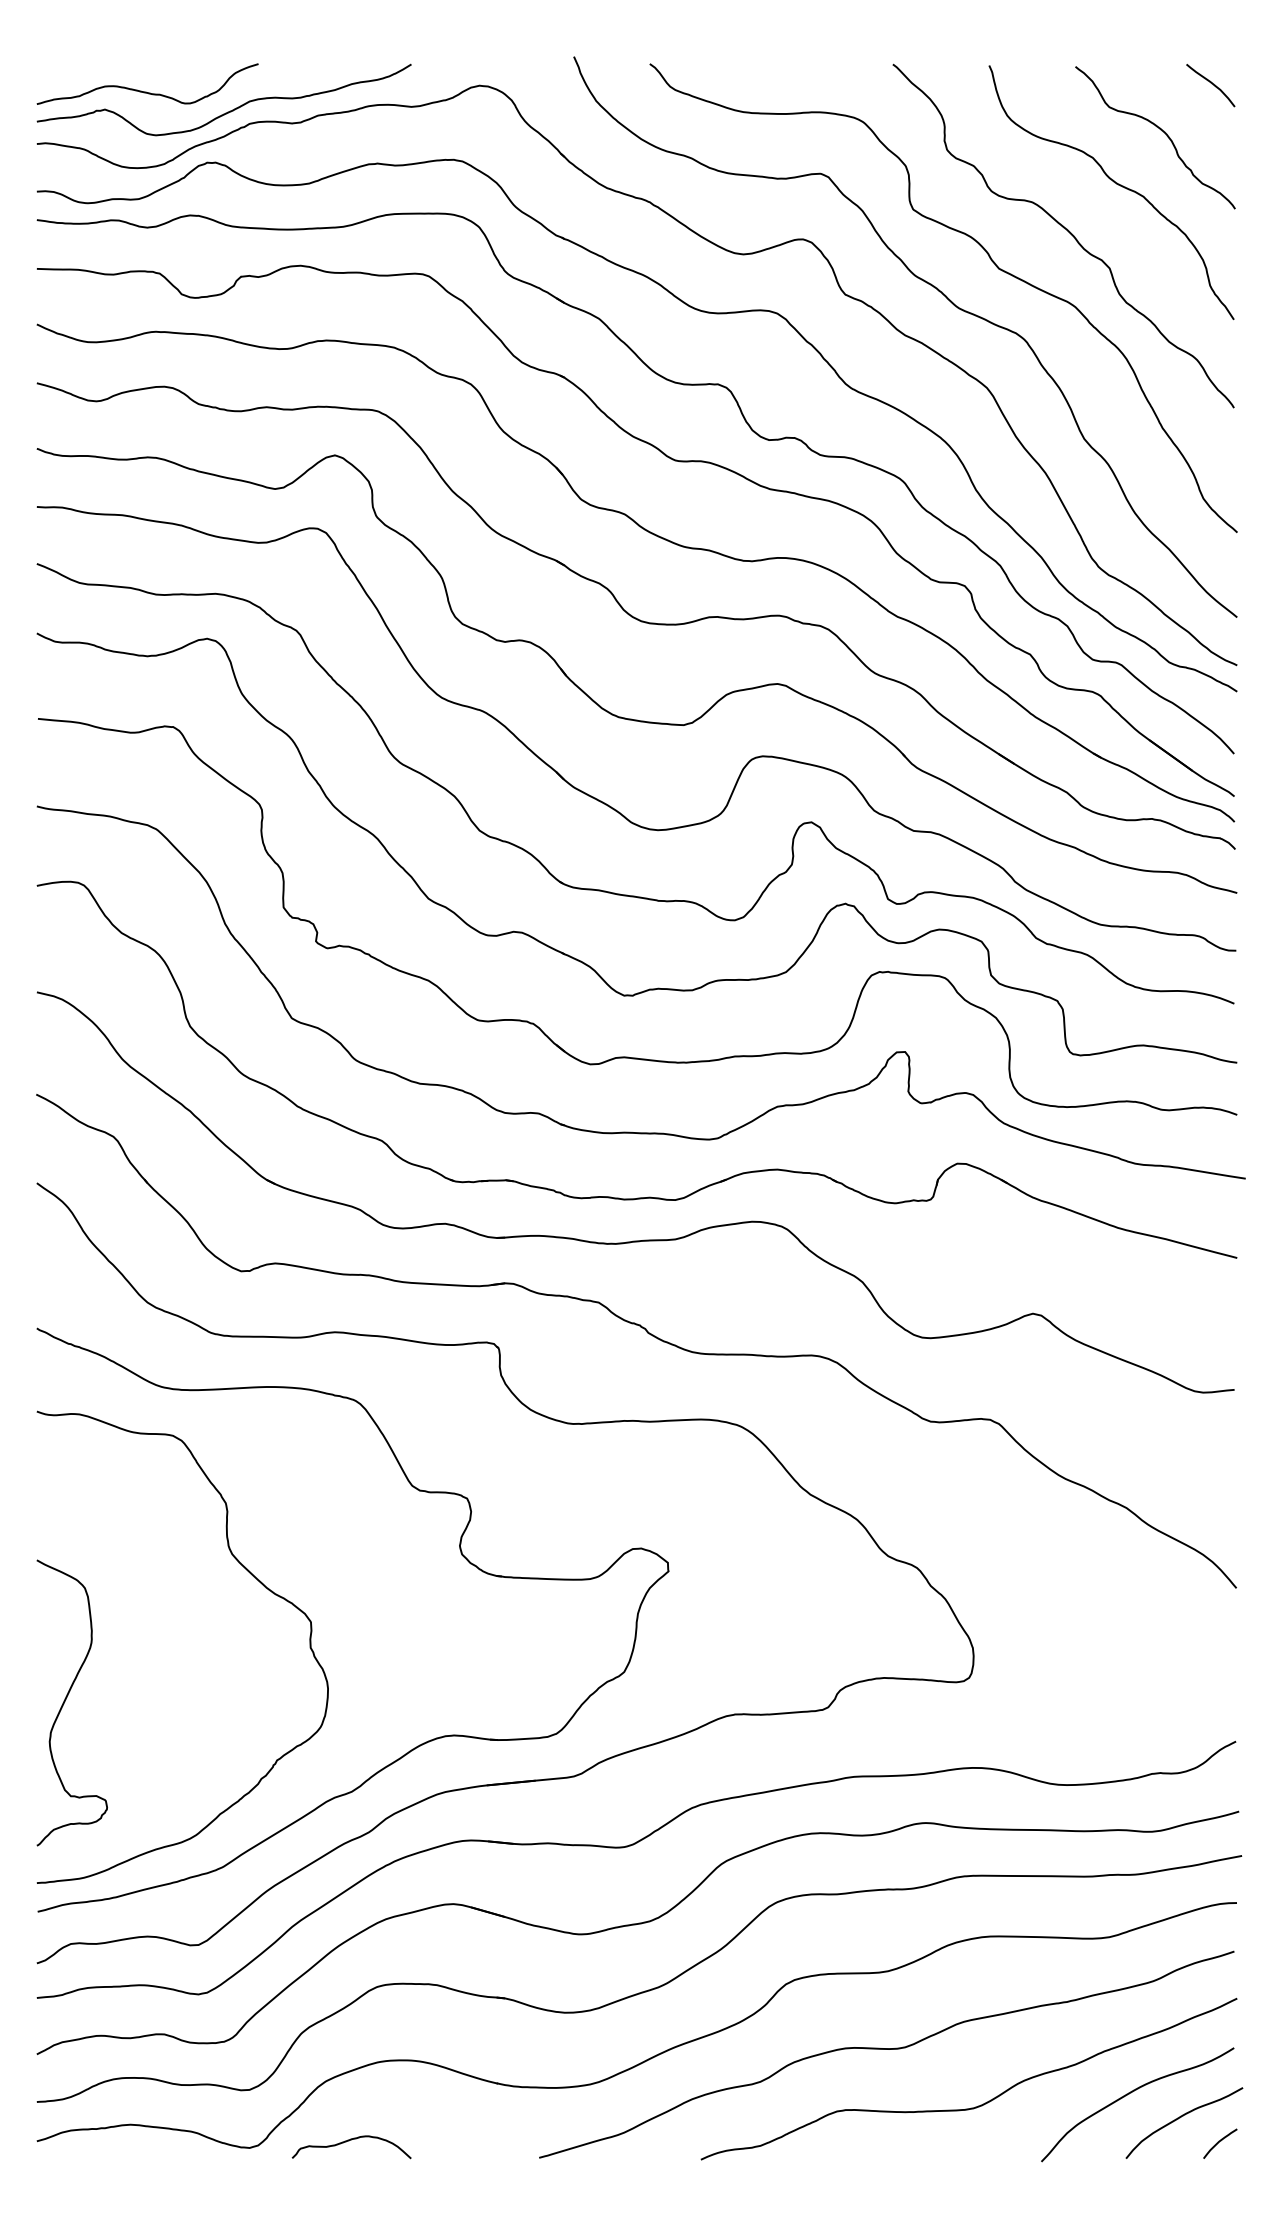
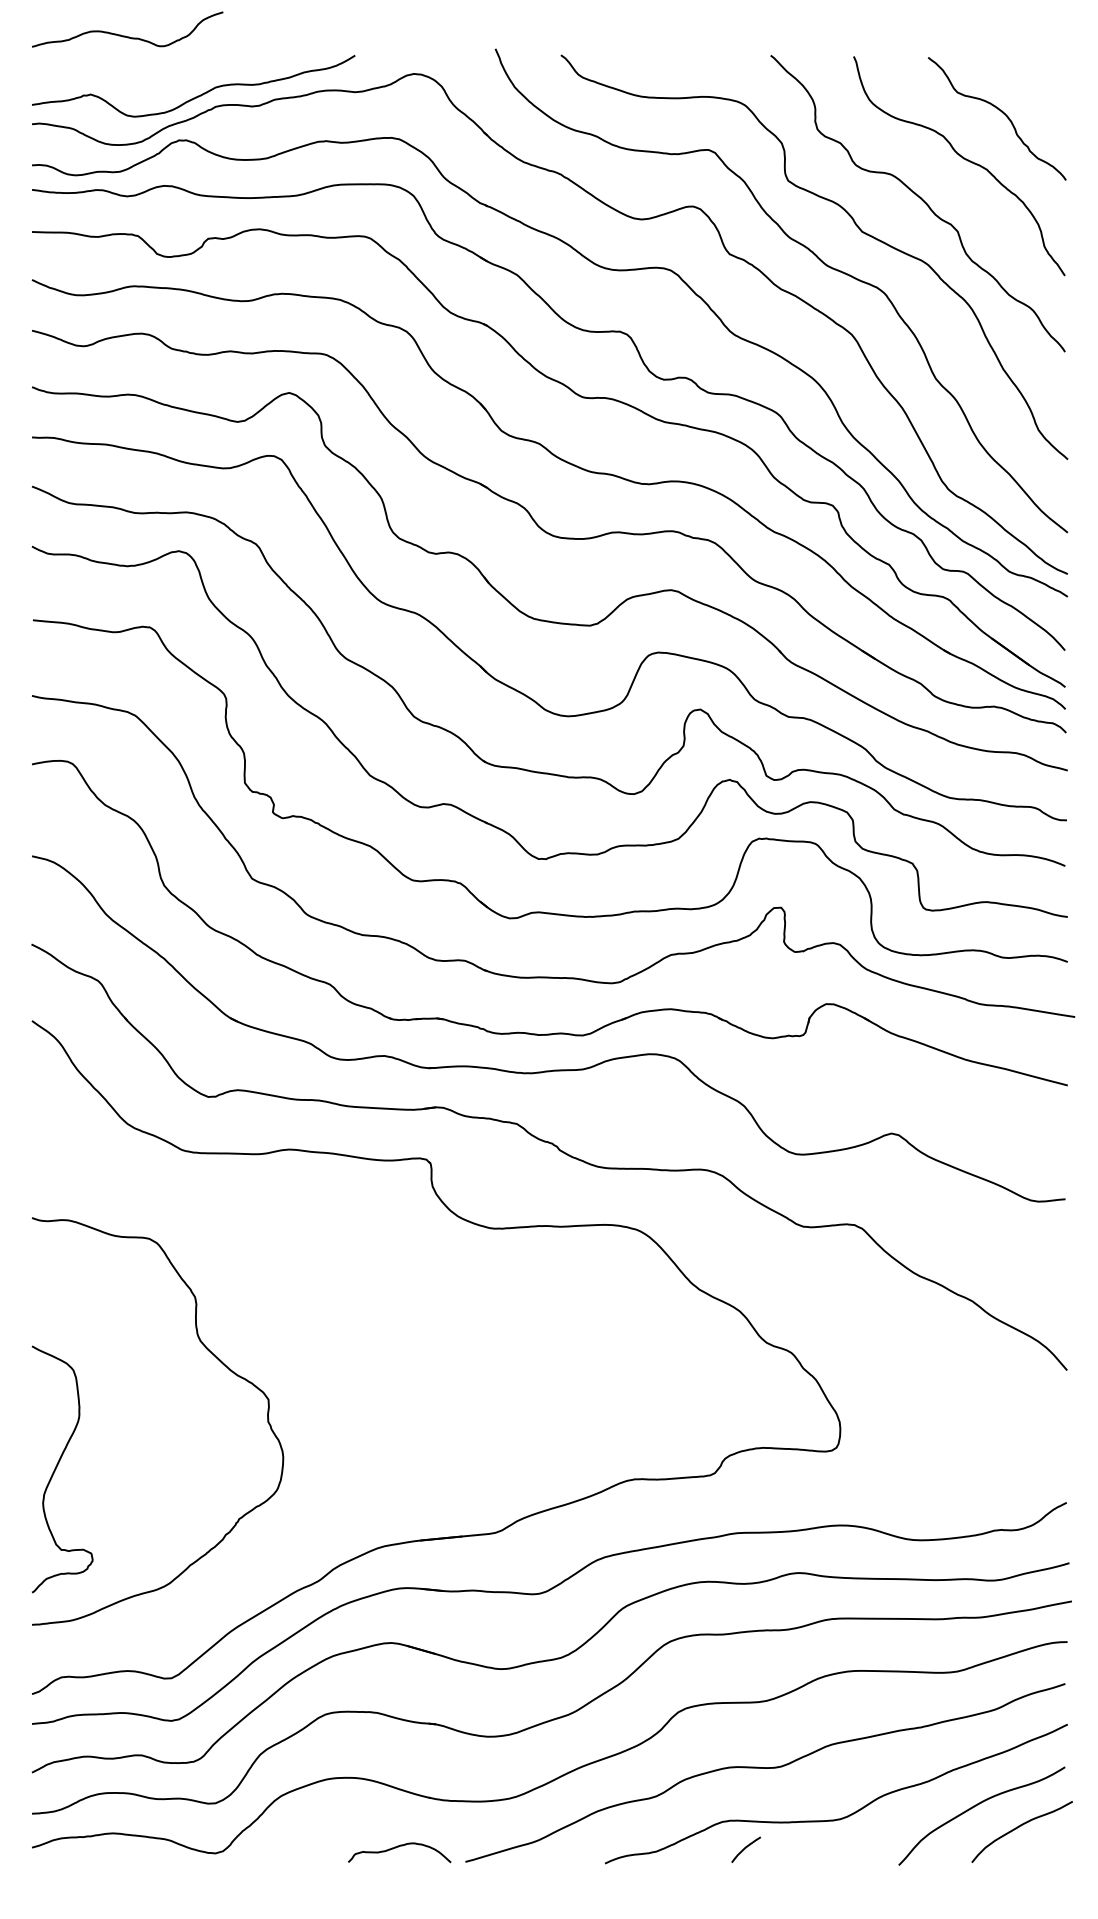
curve: (1211, 84) -> (1045, 72), removed
curve: (145, 91) -> (125, 35), moved
part: (461, 1555) -> (398, 1342), removed
curve: (348, 2142) -> (396, 1848), moved
curve: (1219, 2143) -> (745, 1849), moved

